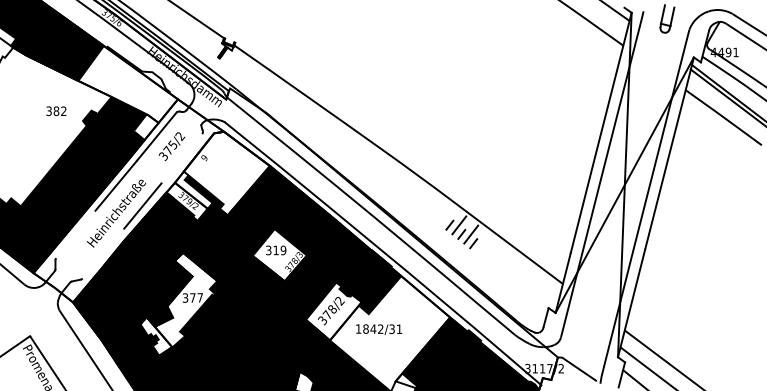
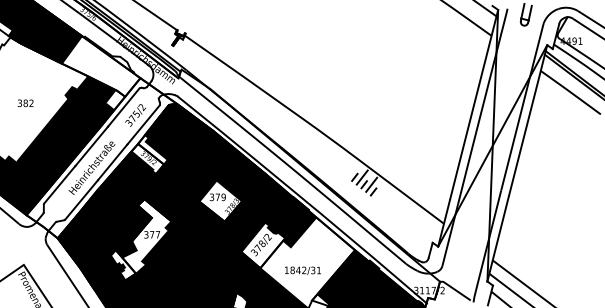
text: (56, 110) -> (25, 102), moved
line: (181, 158) -> (143, 124), added
fill: (226, 173) -> (178, 136), added
line: (75, 234) -> (59, 184), added
text: (275, 250) -> (217, 197), 319 -> 379
line: (103, 253) -> (81, 199), added
text: (379, 329) -> (303, 270), moved

